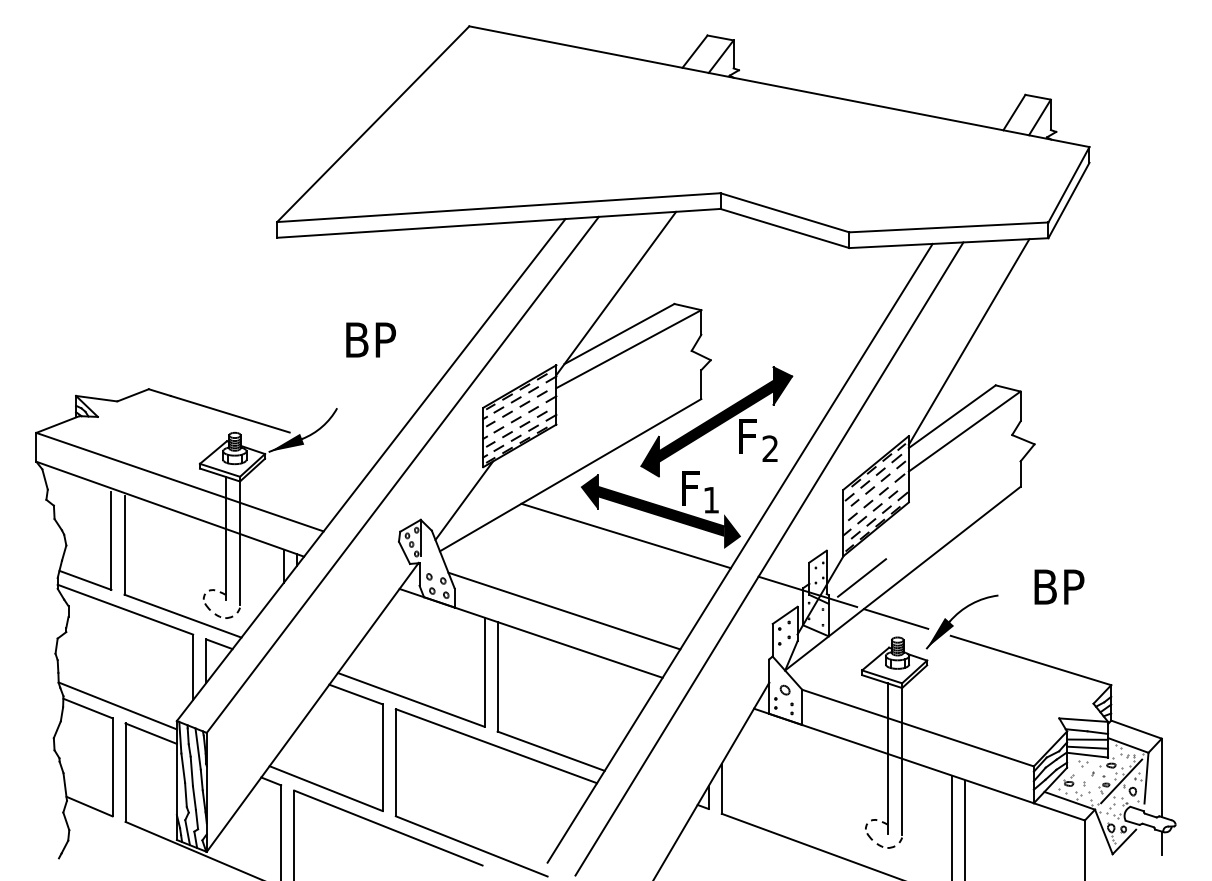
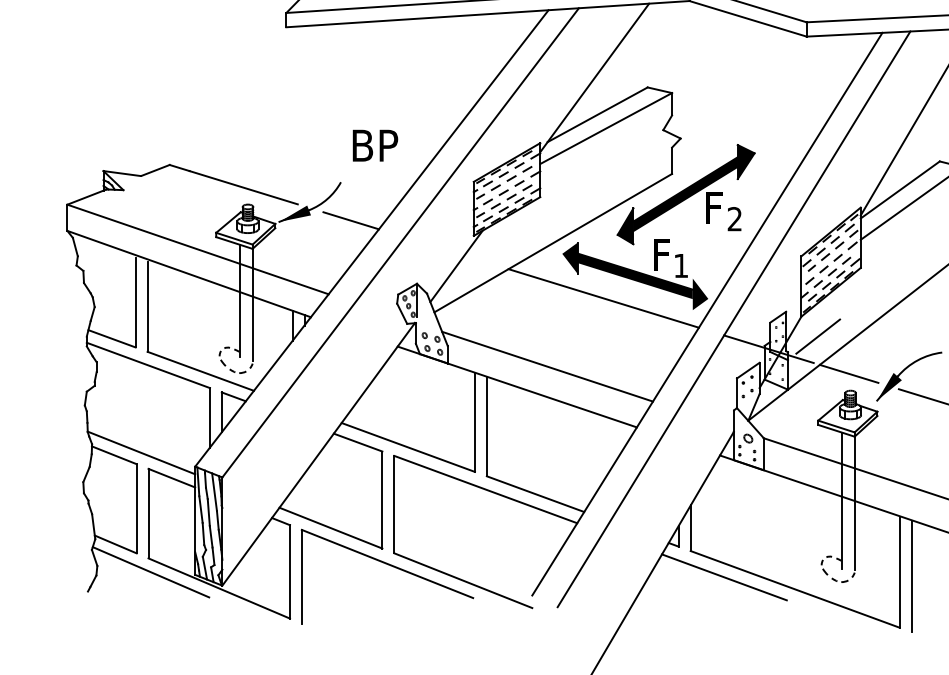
text: (370, 339) -> (374, 145), moved
line: (347, 450) -> (350, 220), added
line: (128, 836) -> (151, 571), added
line: (758, 842) -> (724, 577), added

